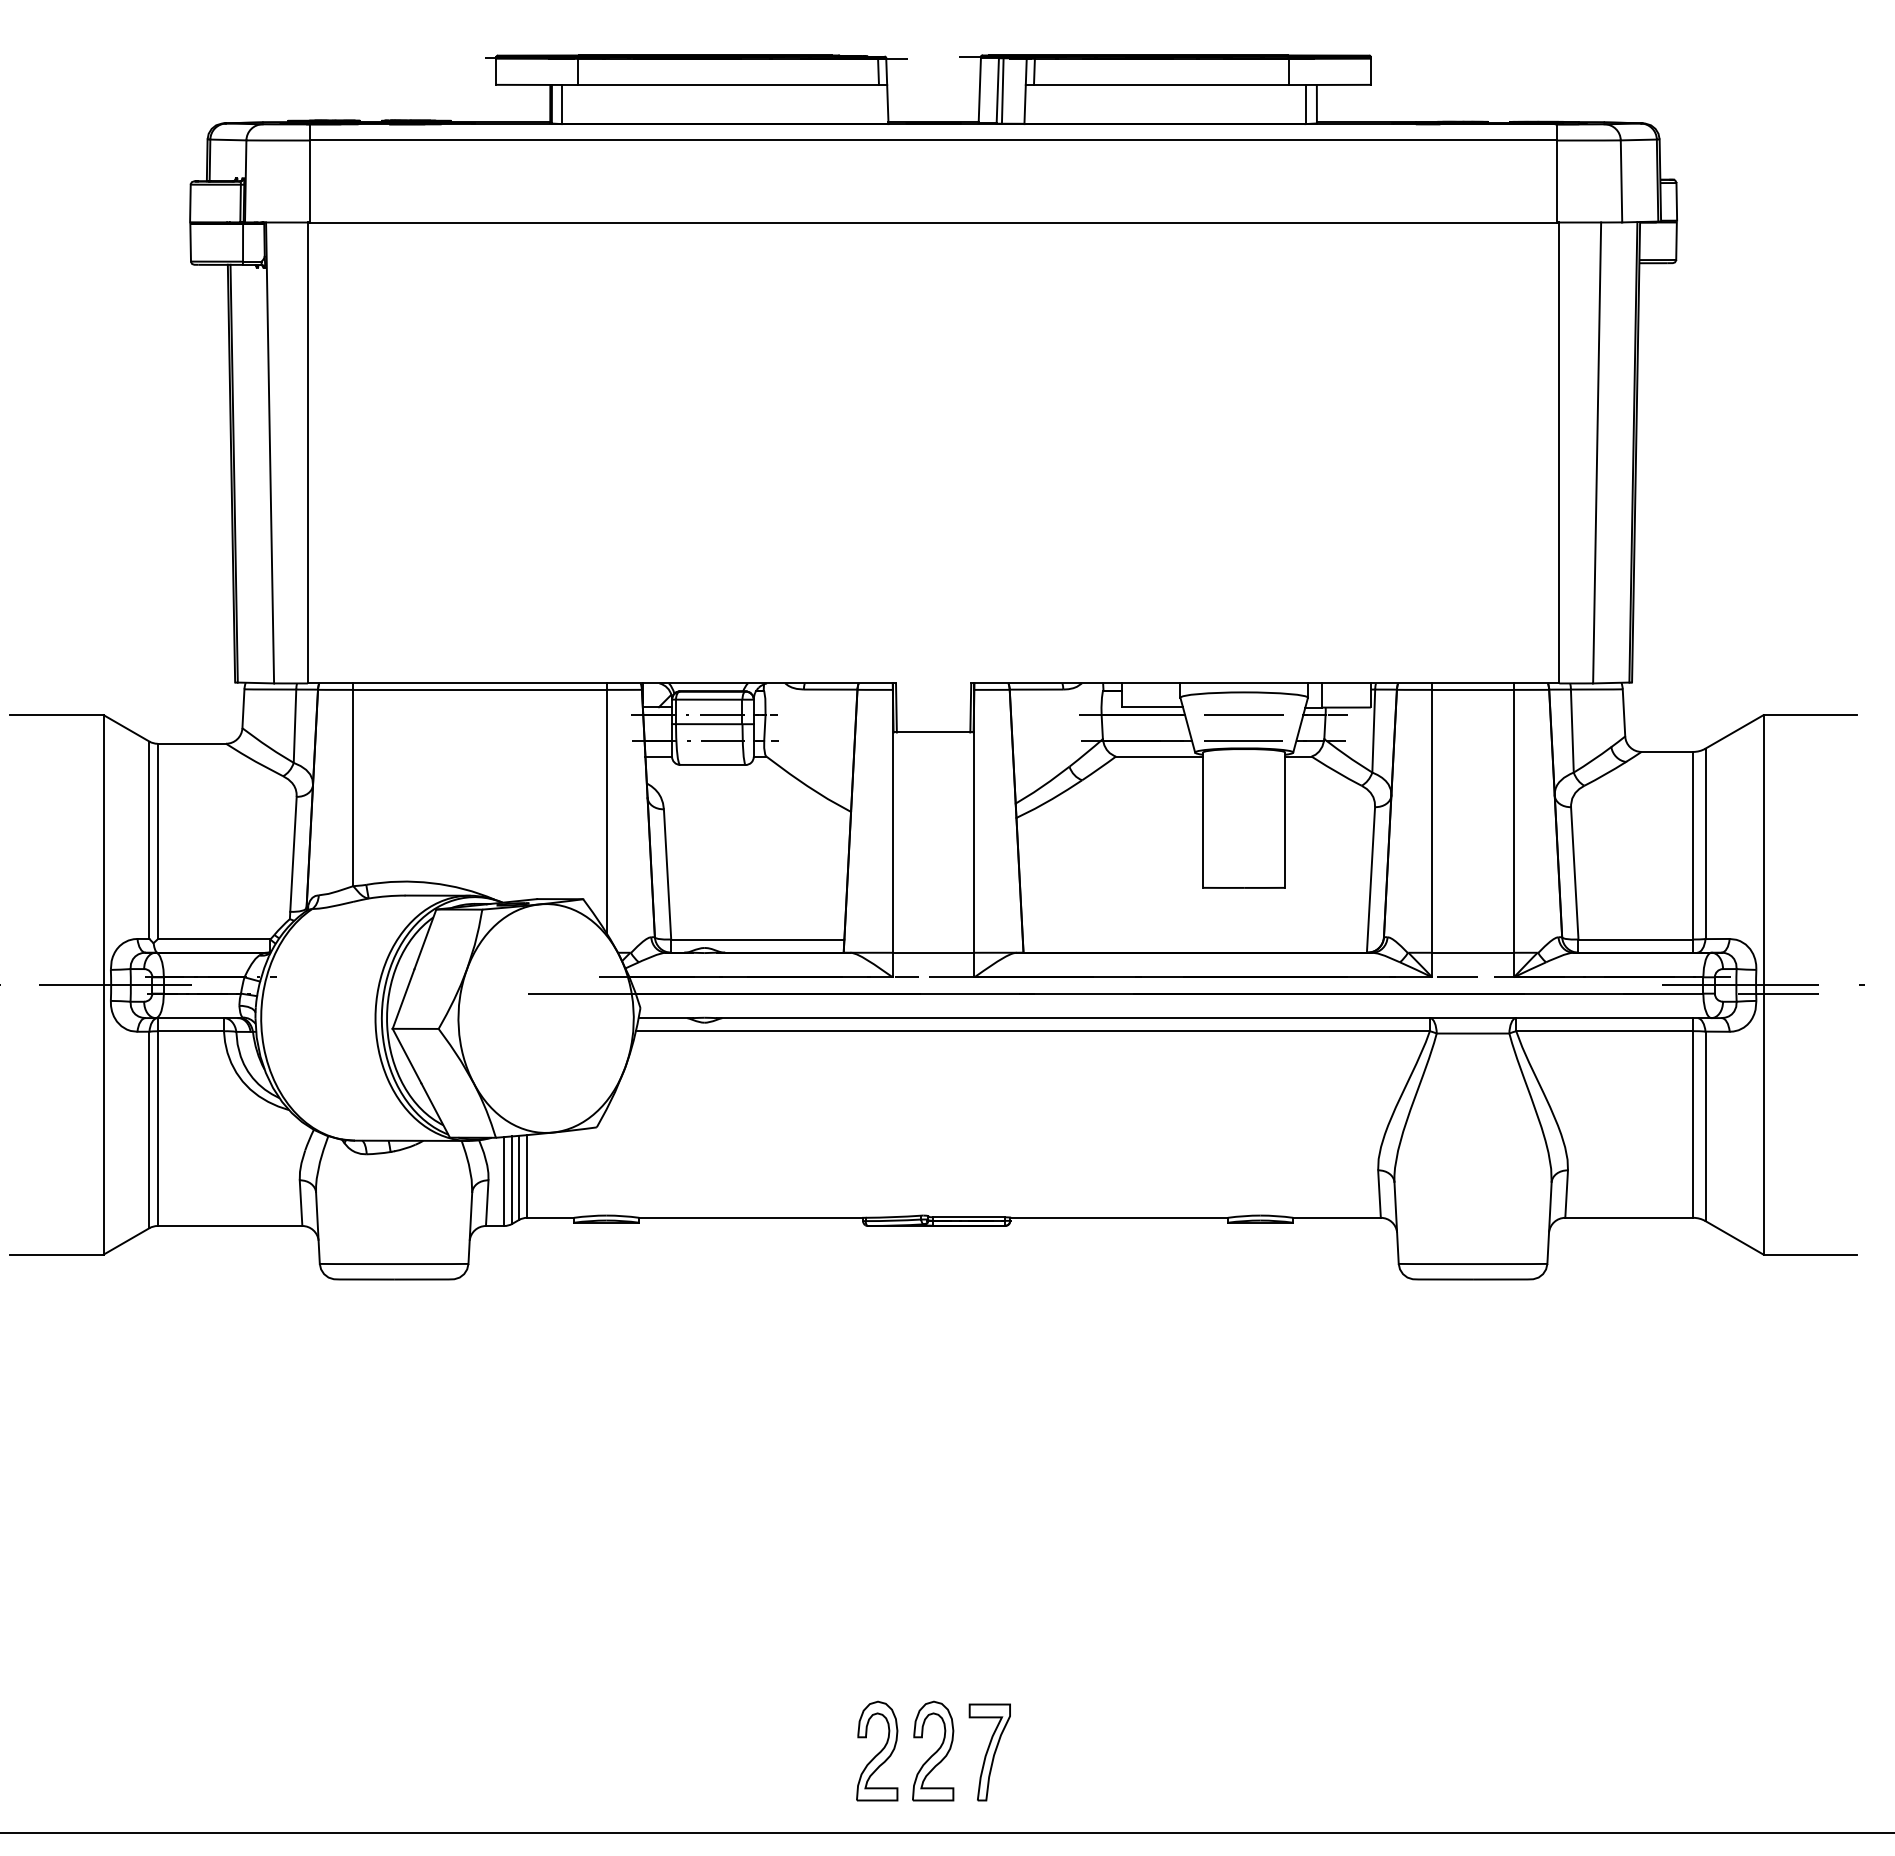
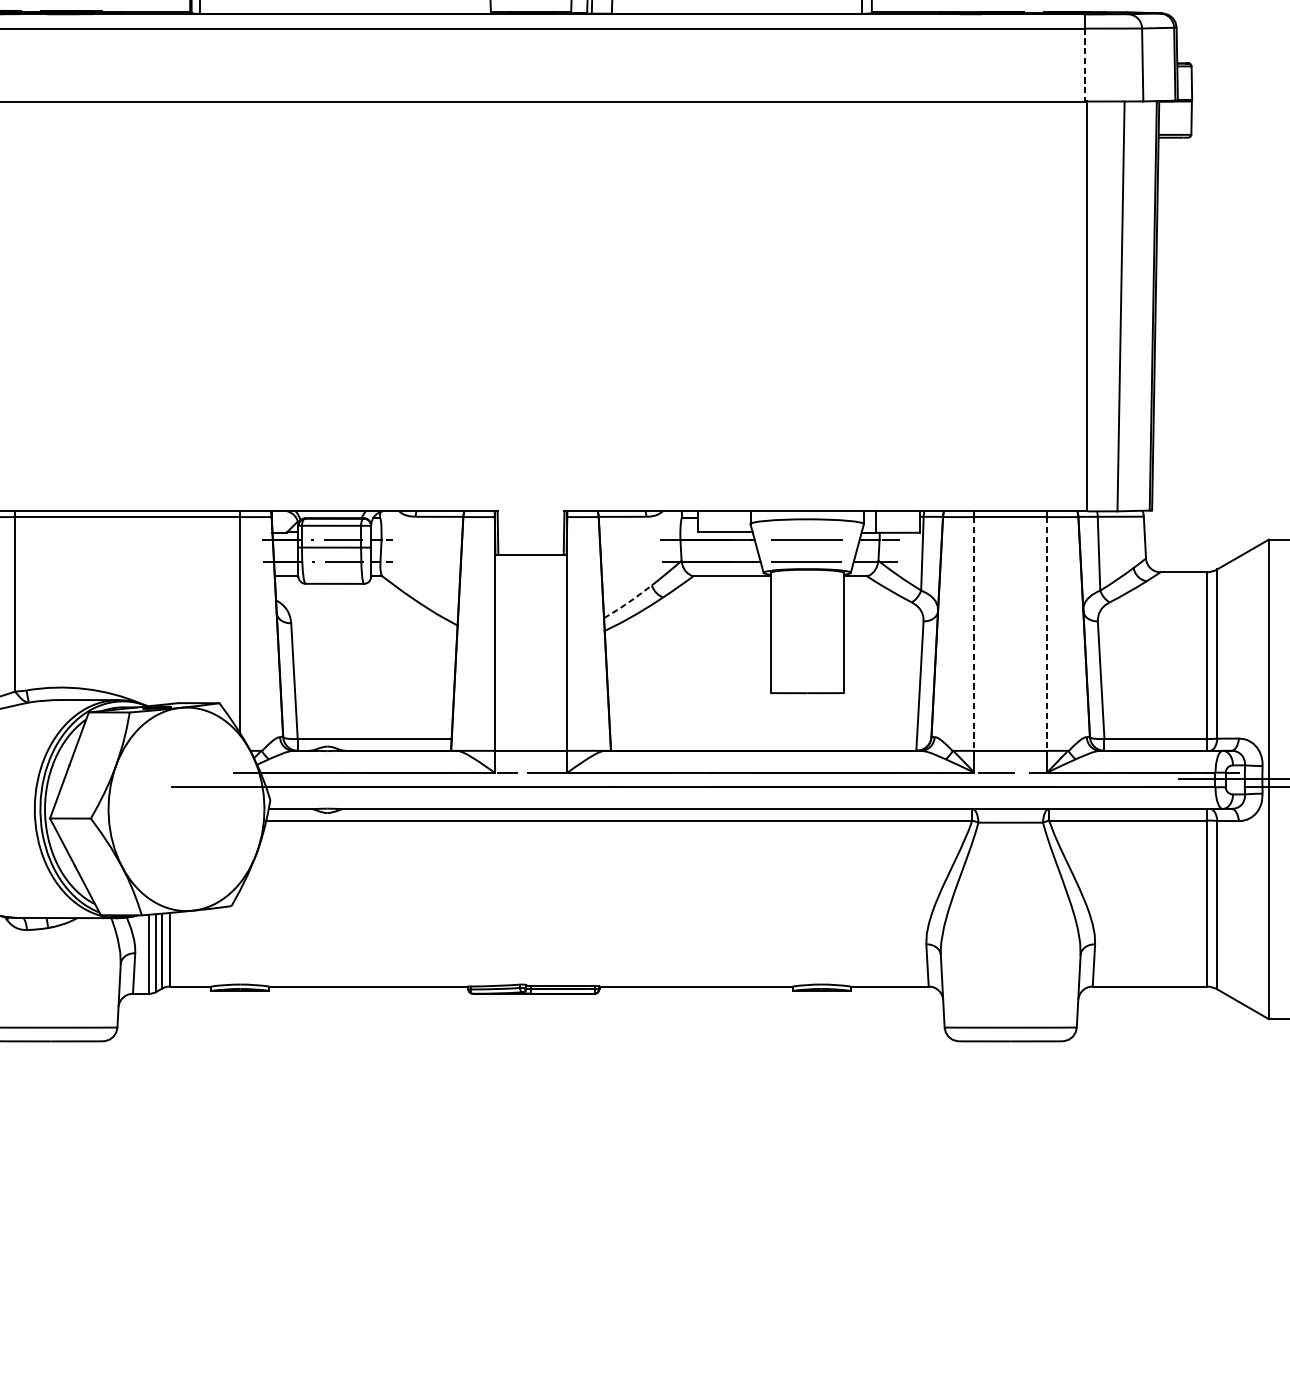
line: (1557, 182) -> (1085, 65), solid -> dashed
line: (1043, 785) -> (628, 602), solid -> dashed
line: (1432, 821) -> (974, 634), solid -> dashed
line: (1513, 821) -> (1046, 634), solid -> dashed

